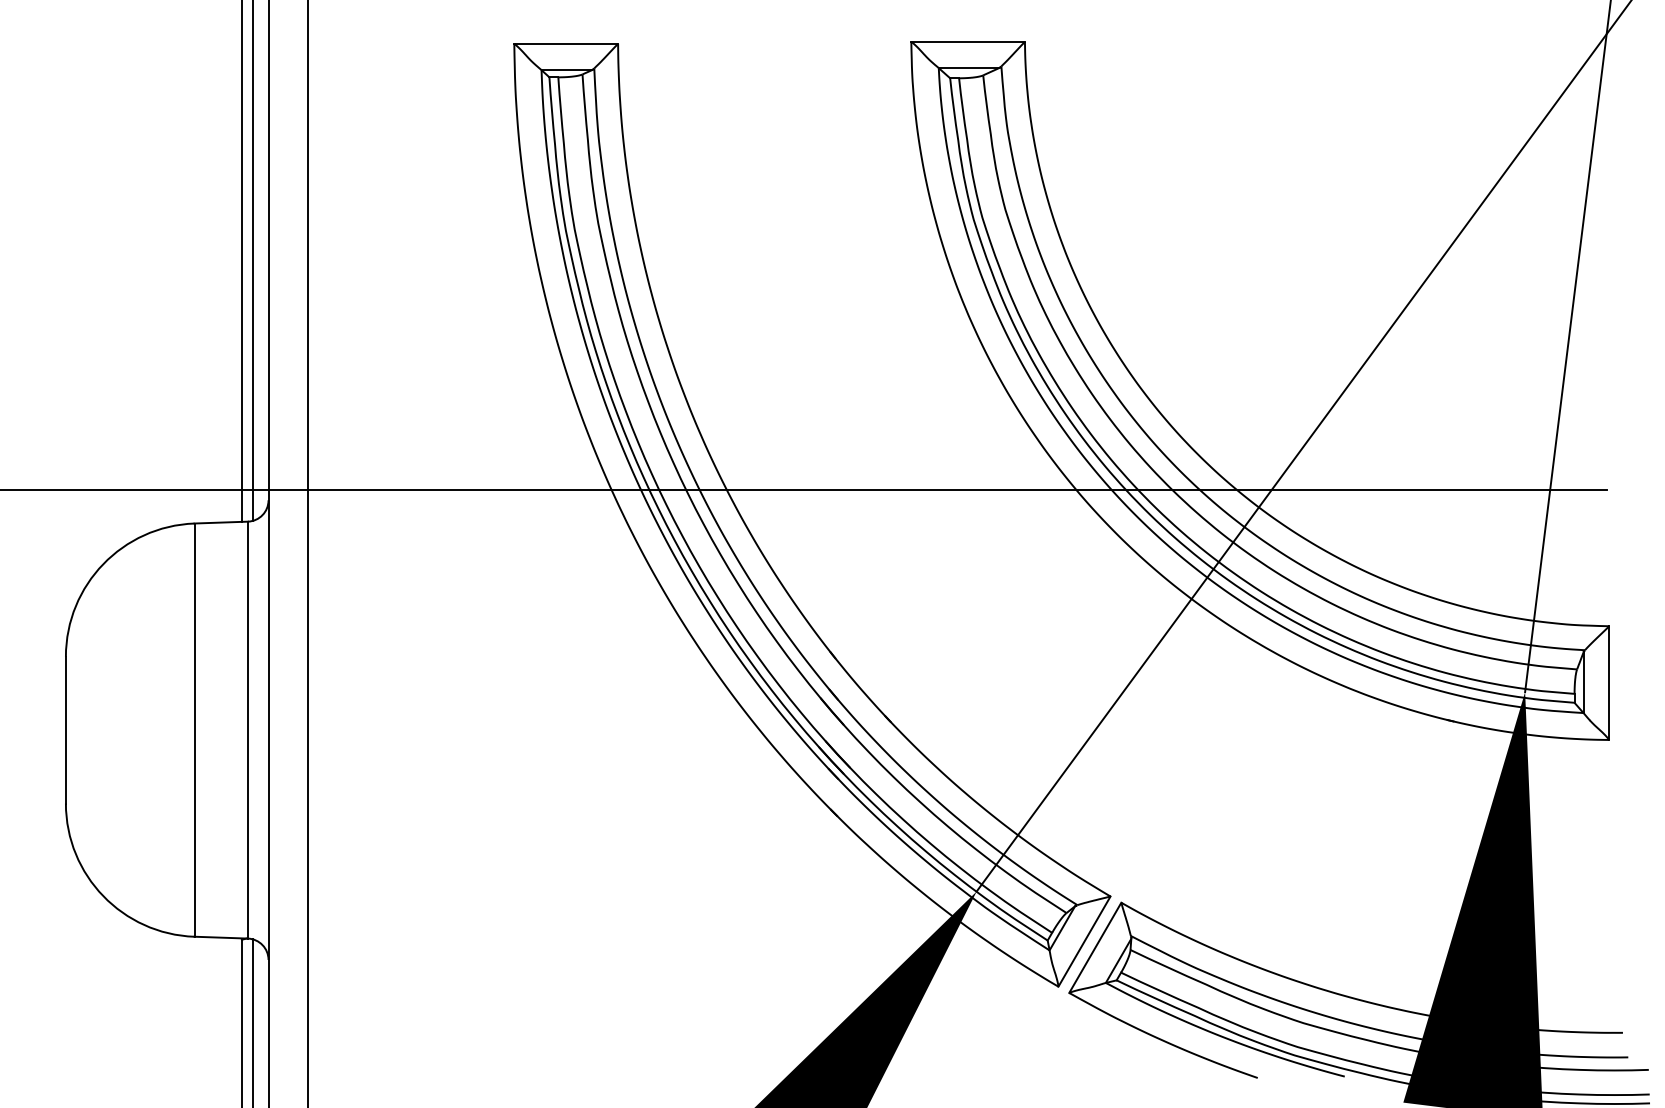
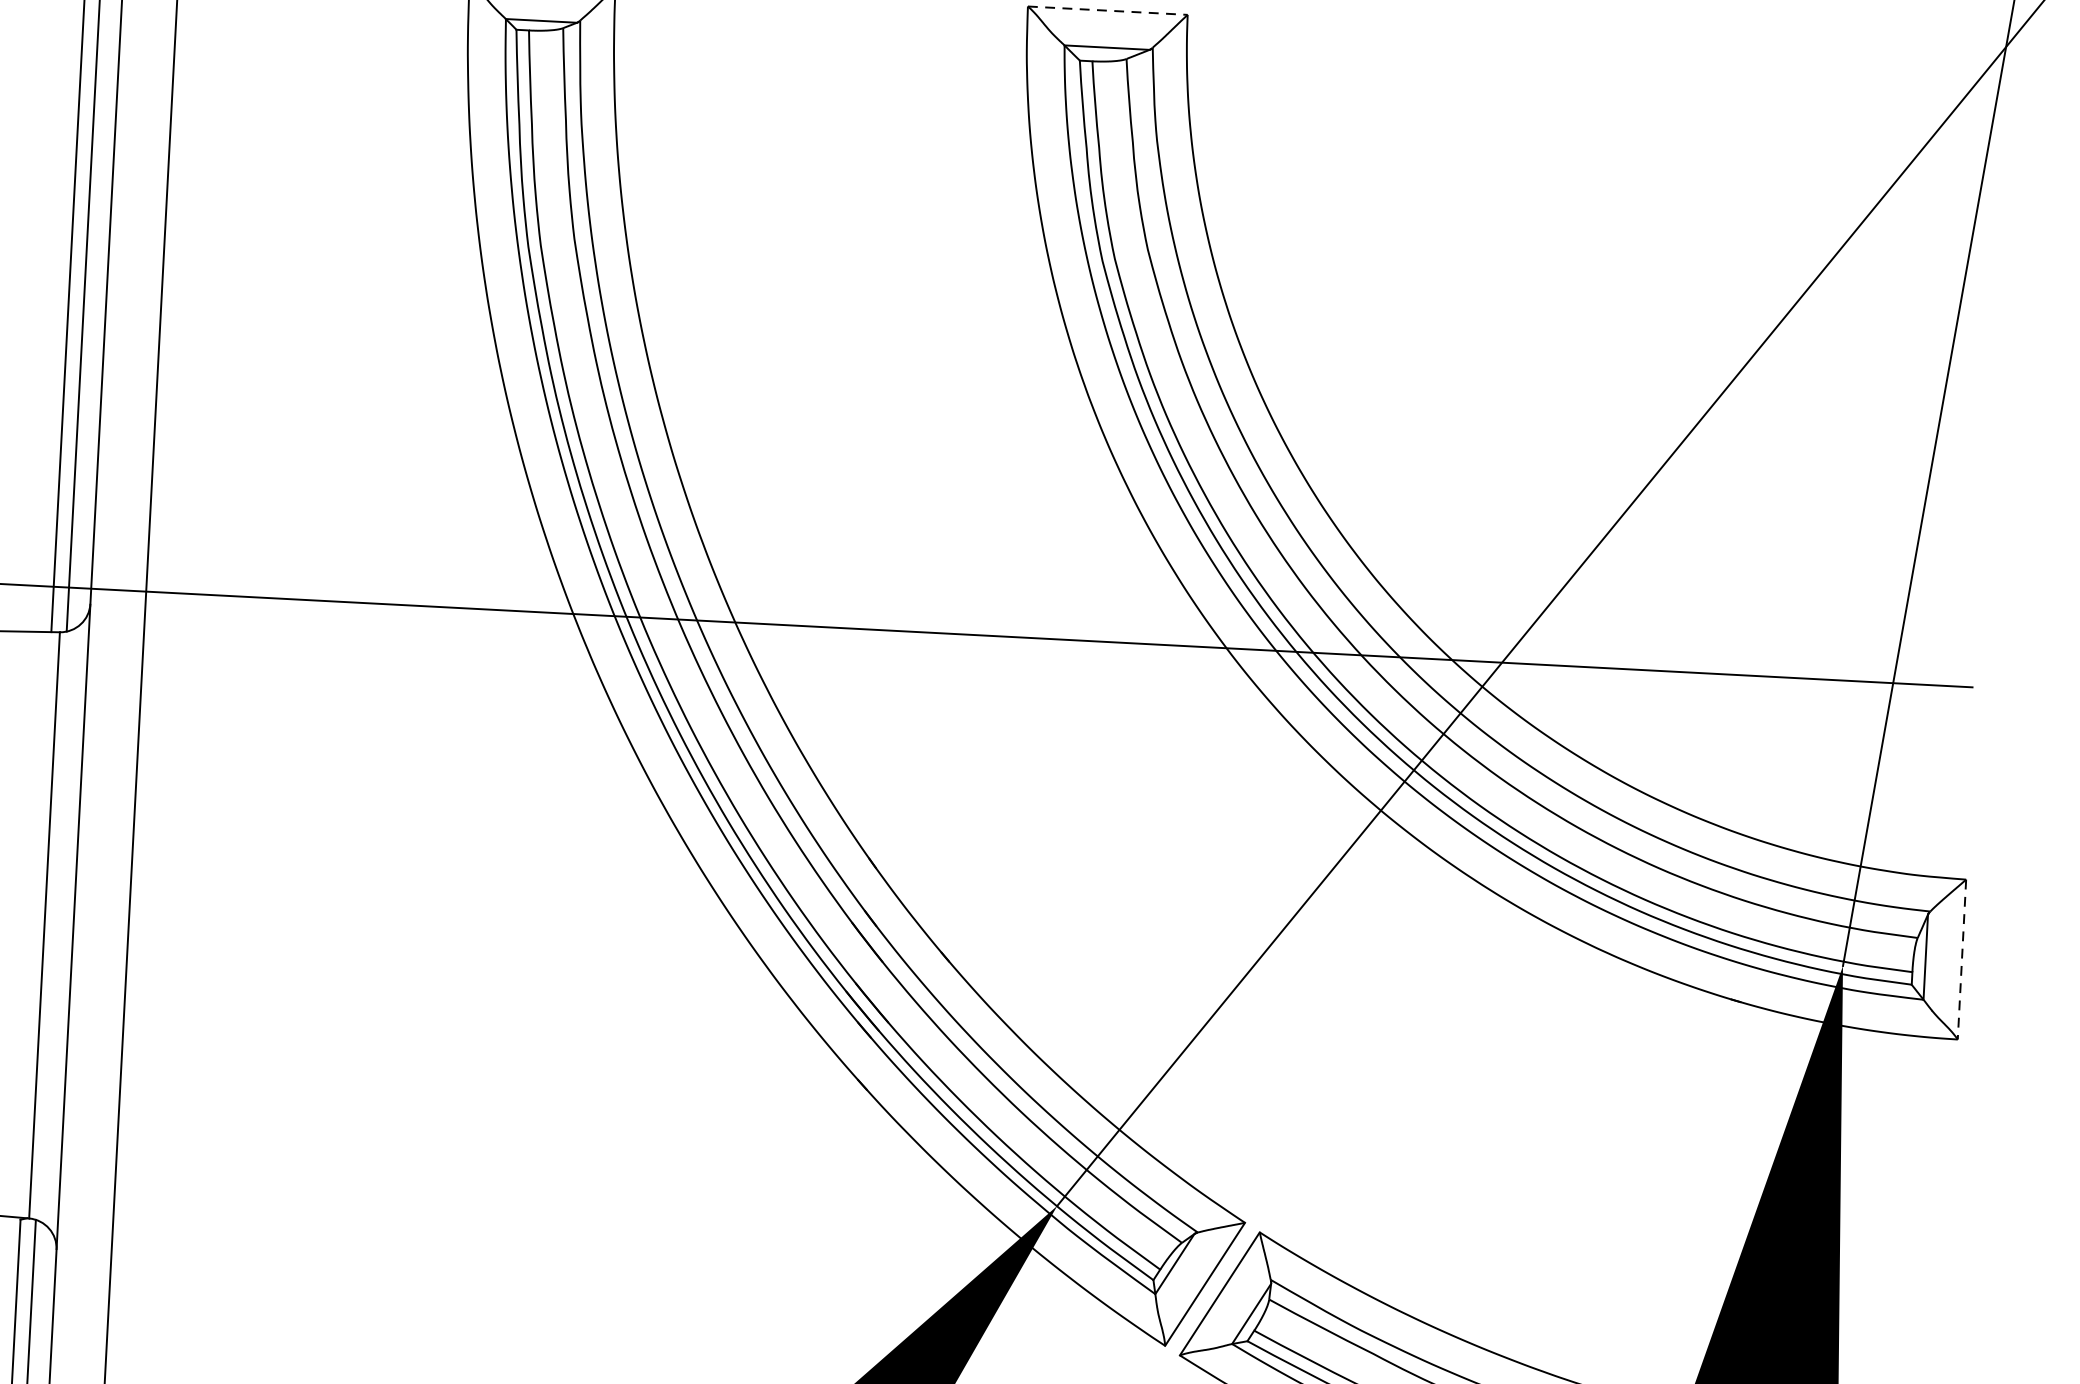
line: (968, 41) -> (1108, 10), solid -> dashed
line: (1609, 683) -> (1962, 960), solid -> dashed

